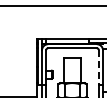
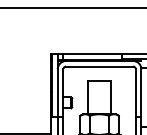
line: (98, 68) -> (135, 94), dashed -> solid

